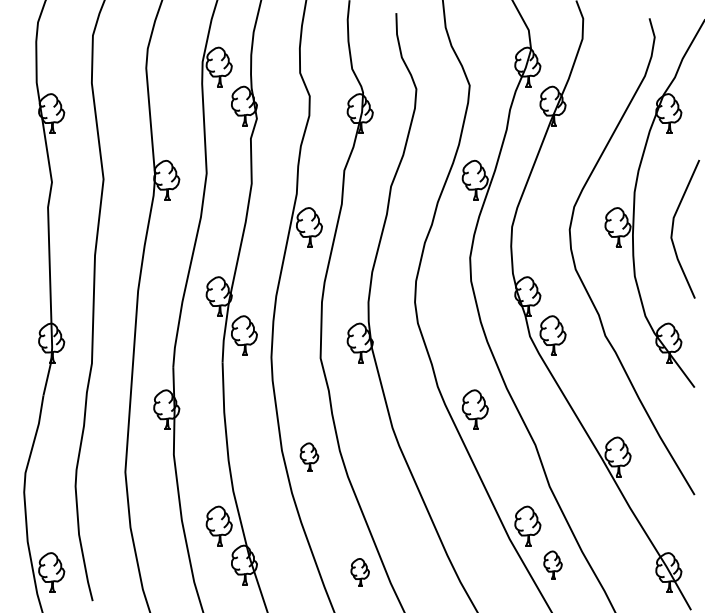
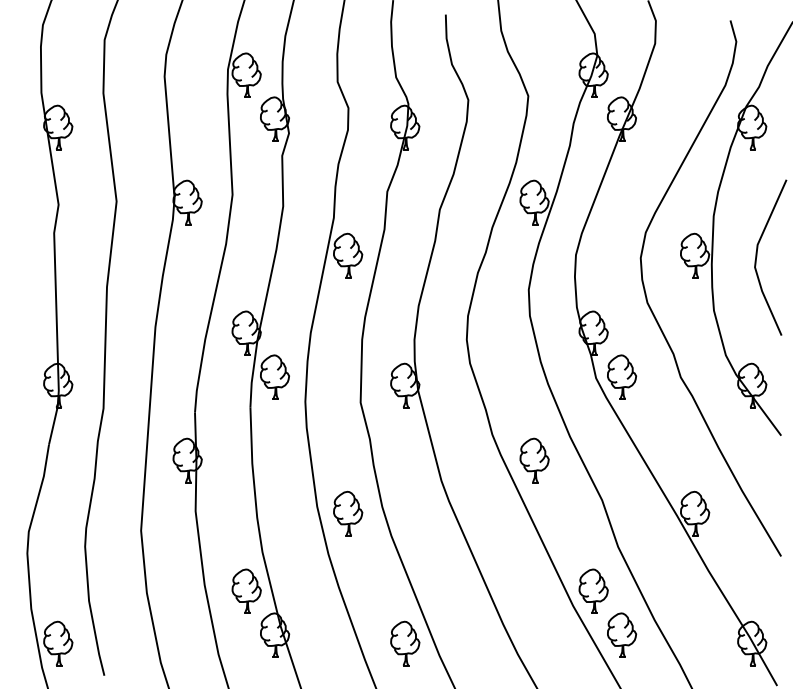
part: (309, 456) -> (348, 513), size x1.43
part: (552, 564) -> (621, 634), size x1.43
part: (359, 572) -> (404, 643), size x1.43

